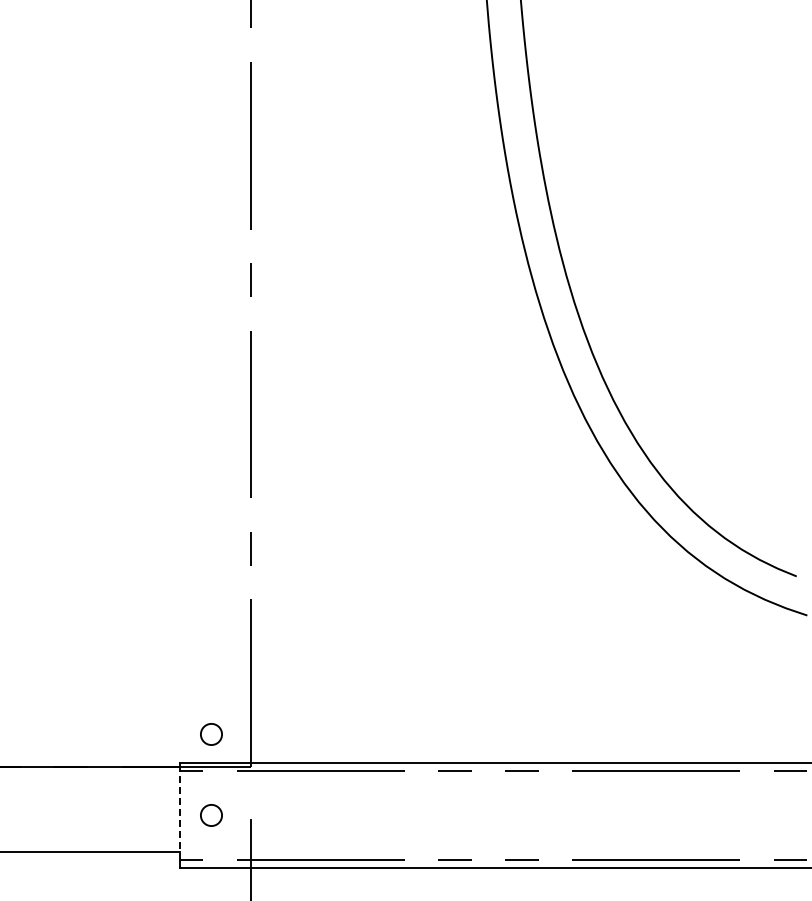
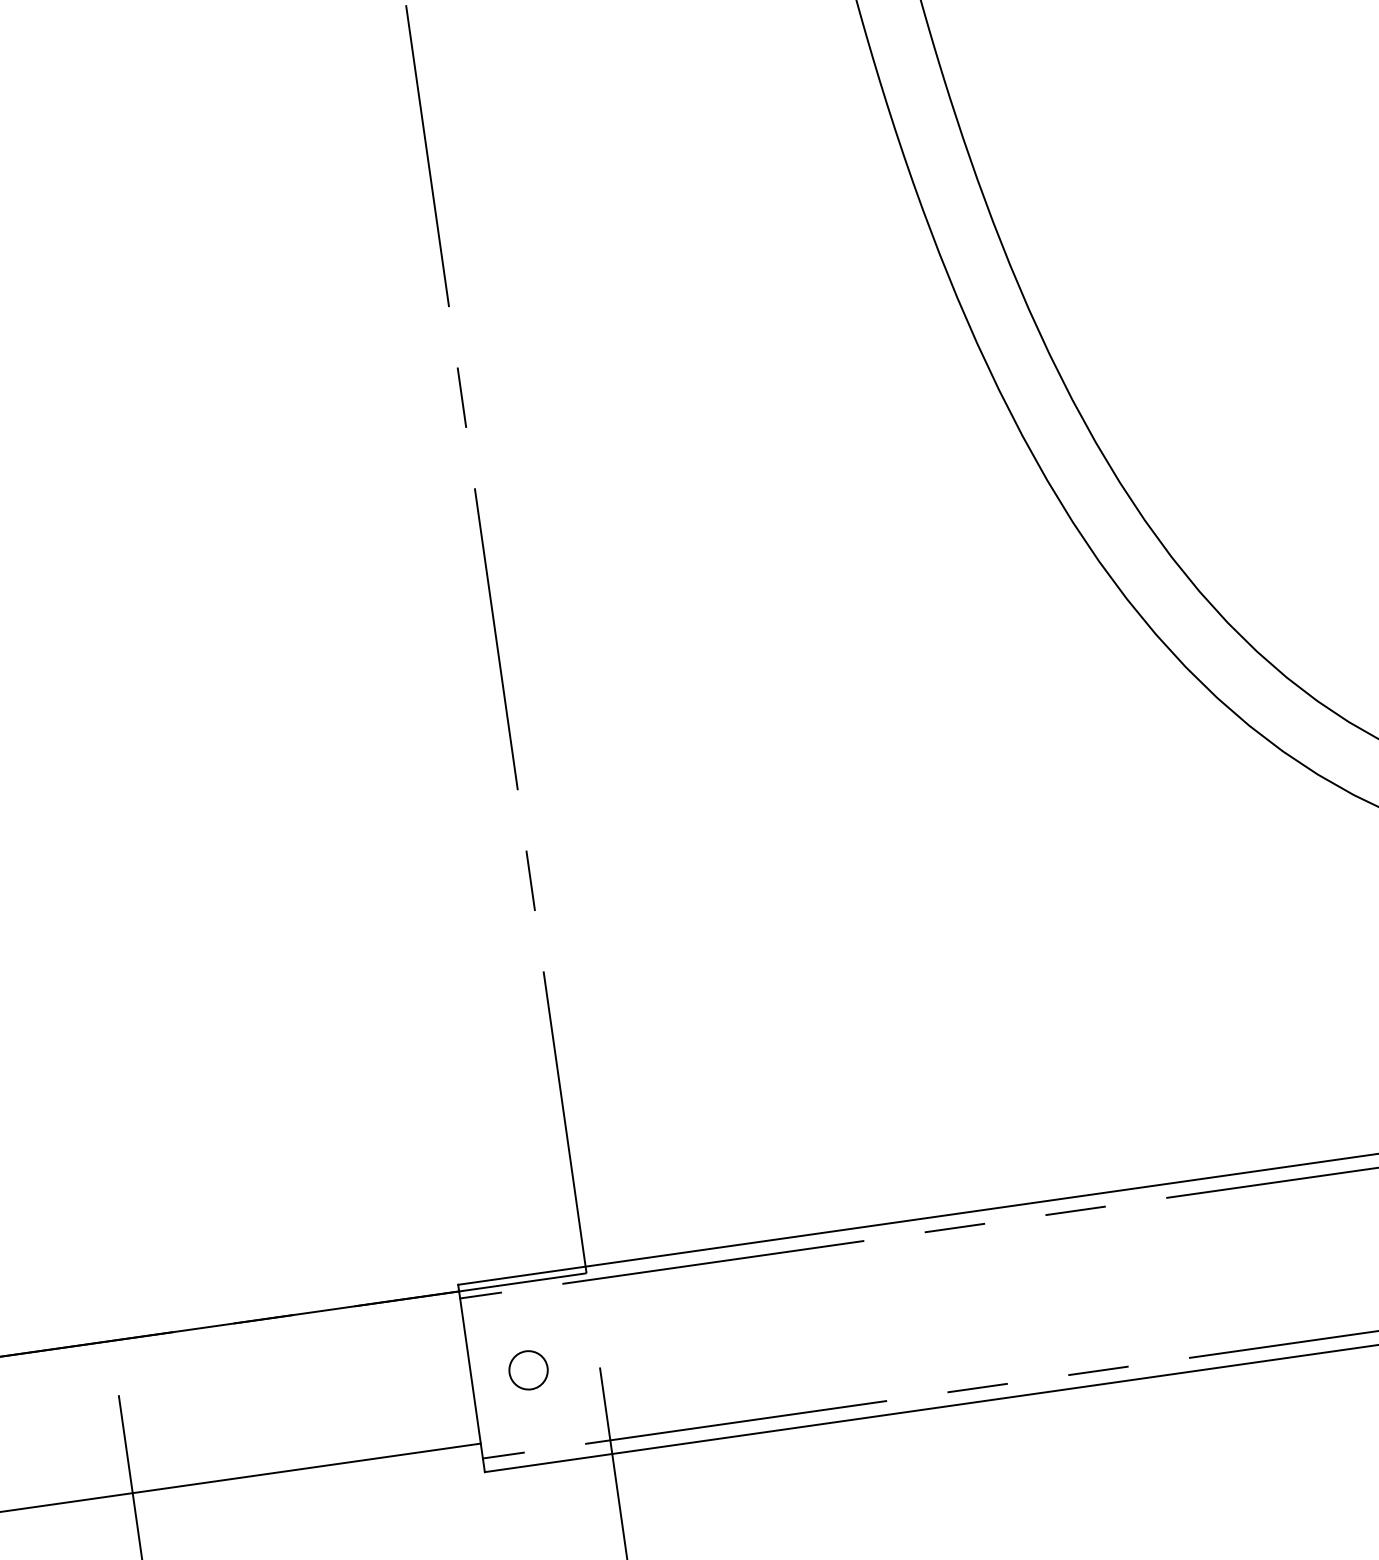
circle: (211, 734) -> (507, 1224), removed
line: (179, 814) -> (470, 1376), dashed -> solid

